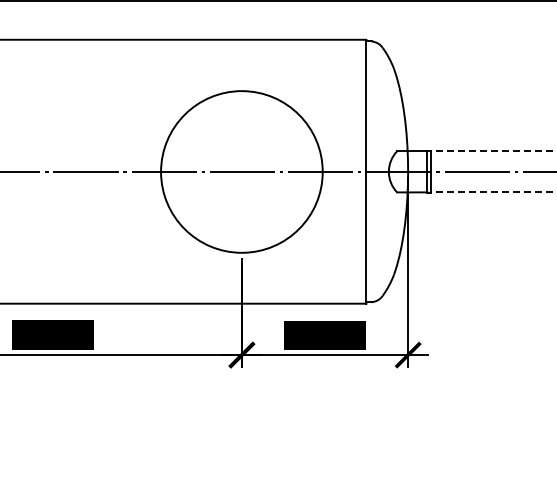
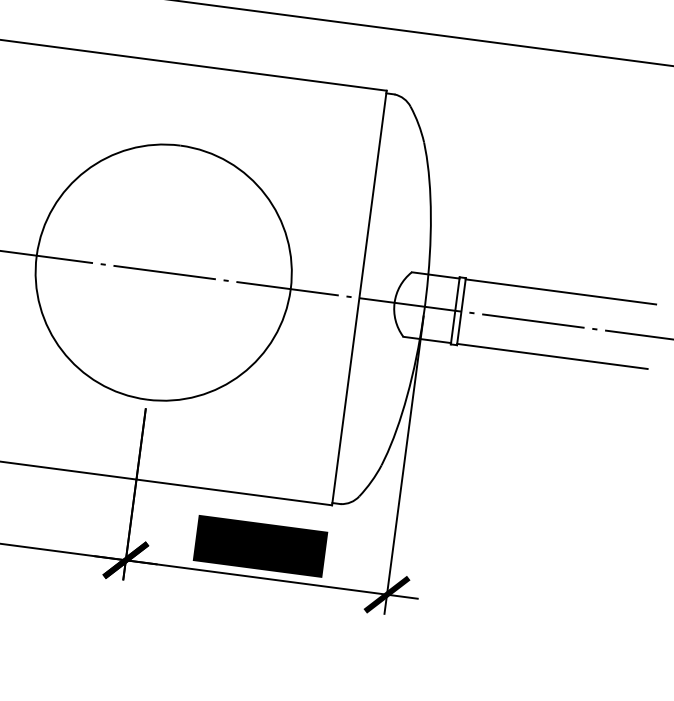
line: (492, 151) -> (561, 292), dashed -> solid
line: (492, 192) -> (553, 356), dashed -> solid

